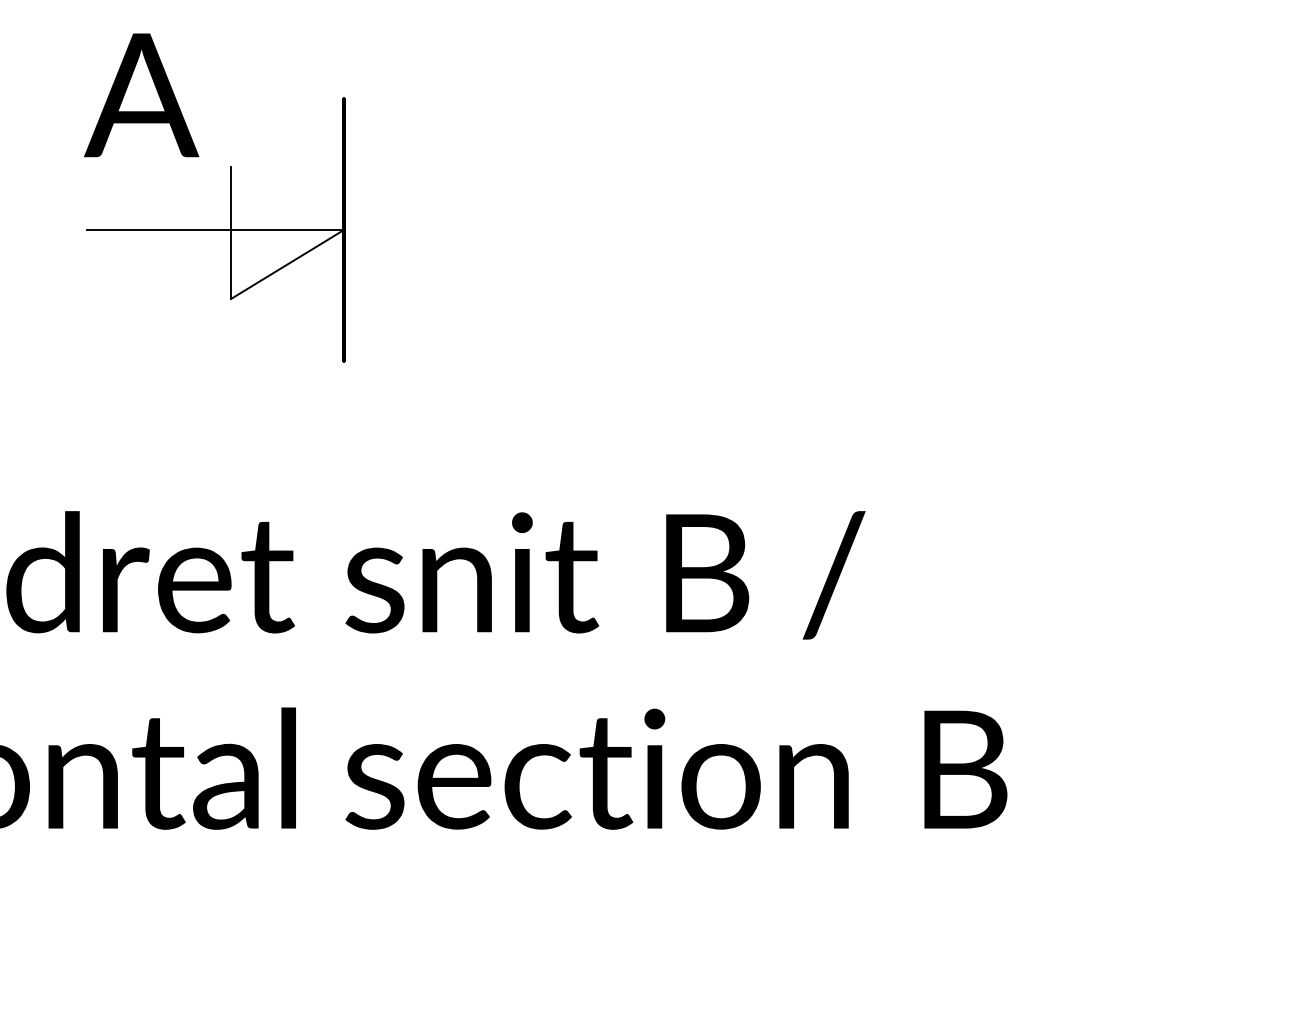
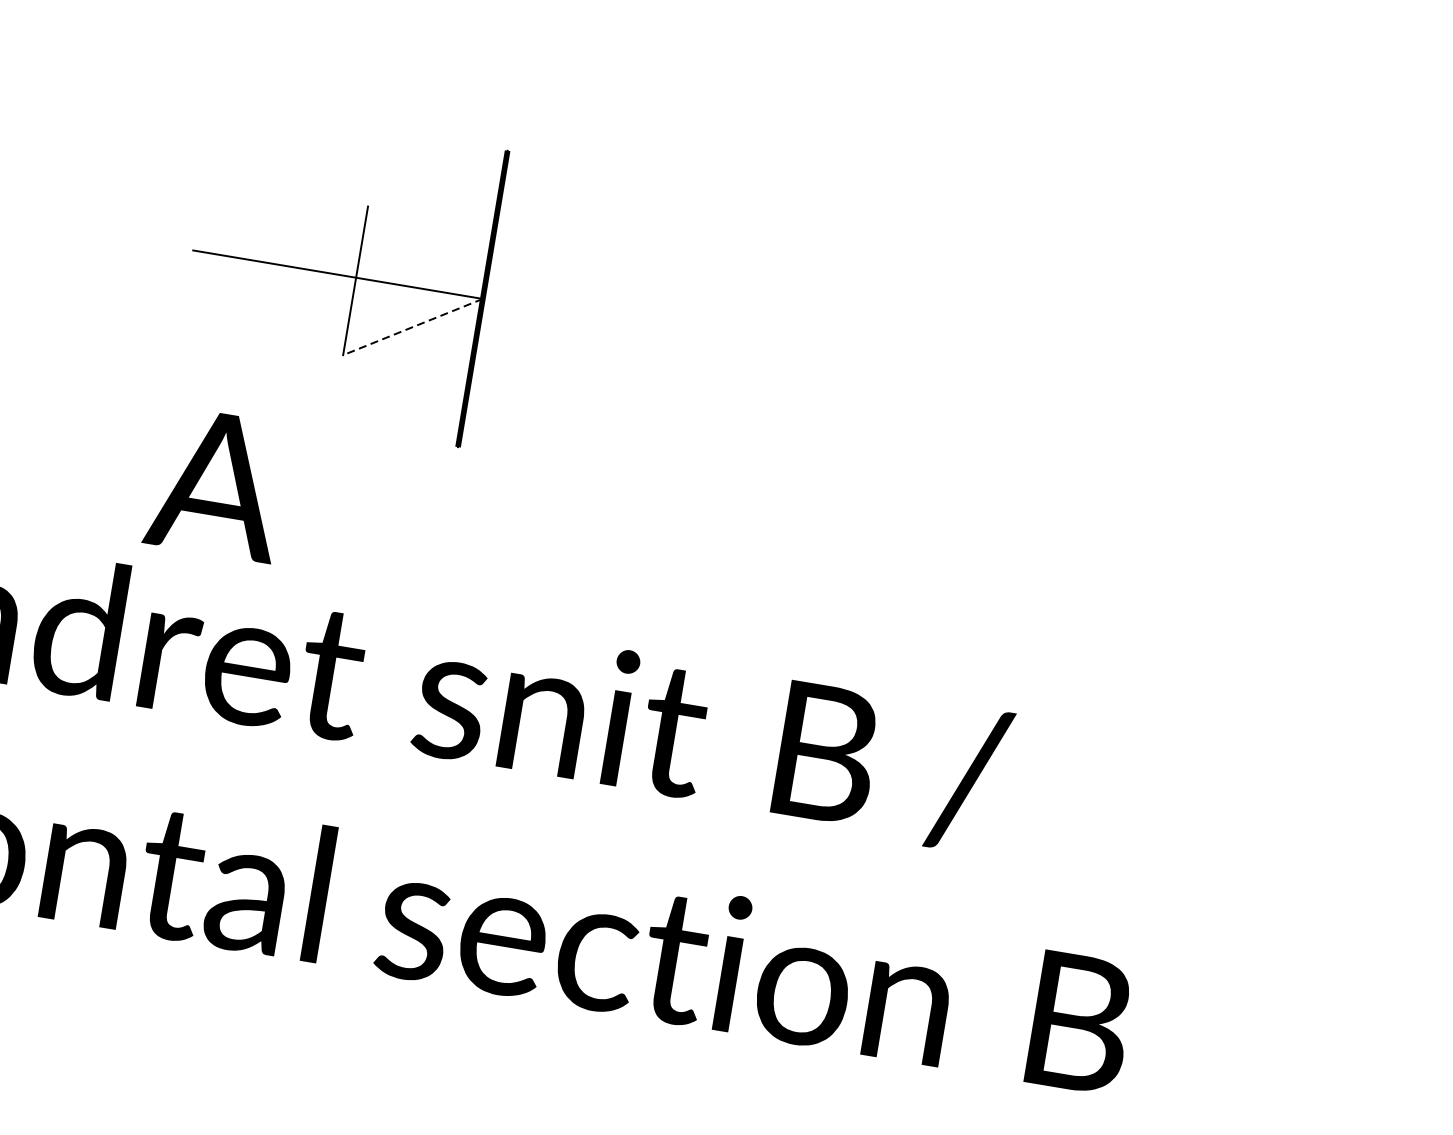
text: (141, 95) -> (217, 484), moved
line: (287, 264) -> (412, 327), solid -> dashed

